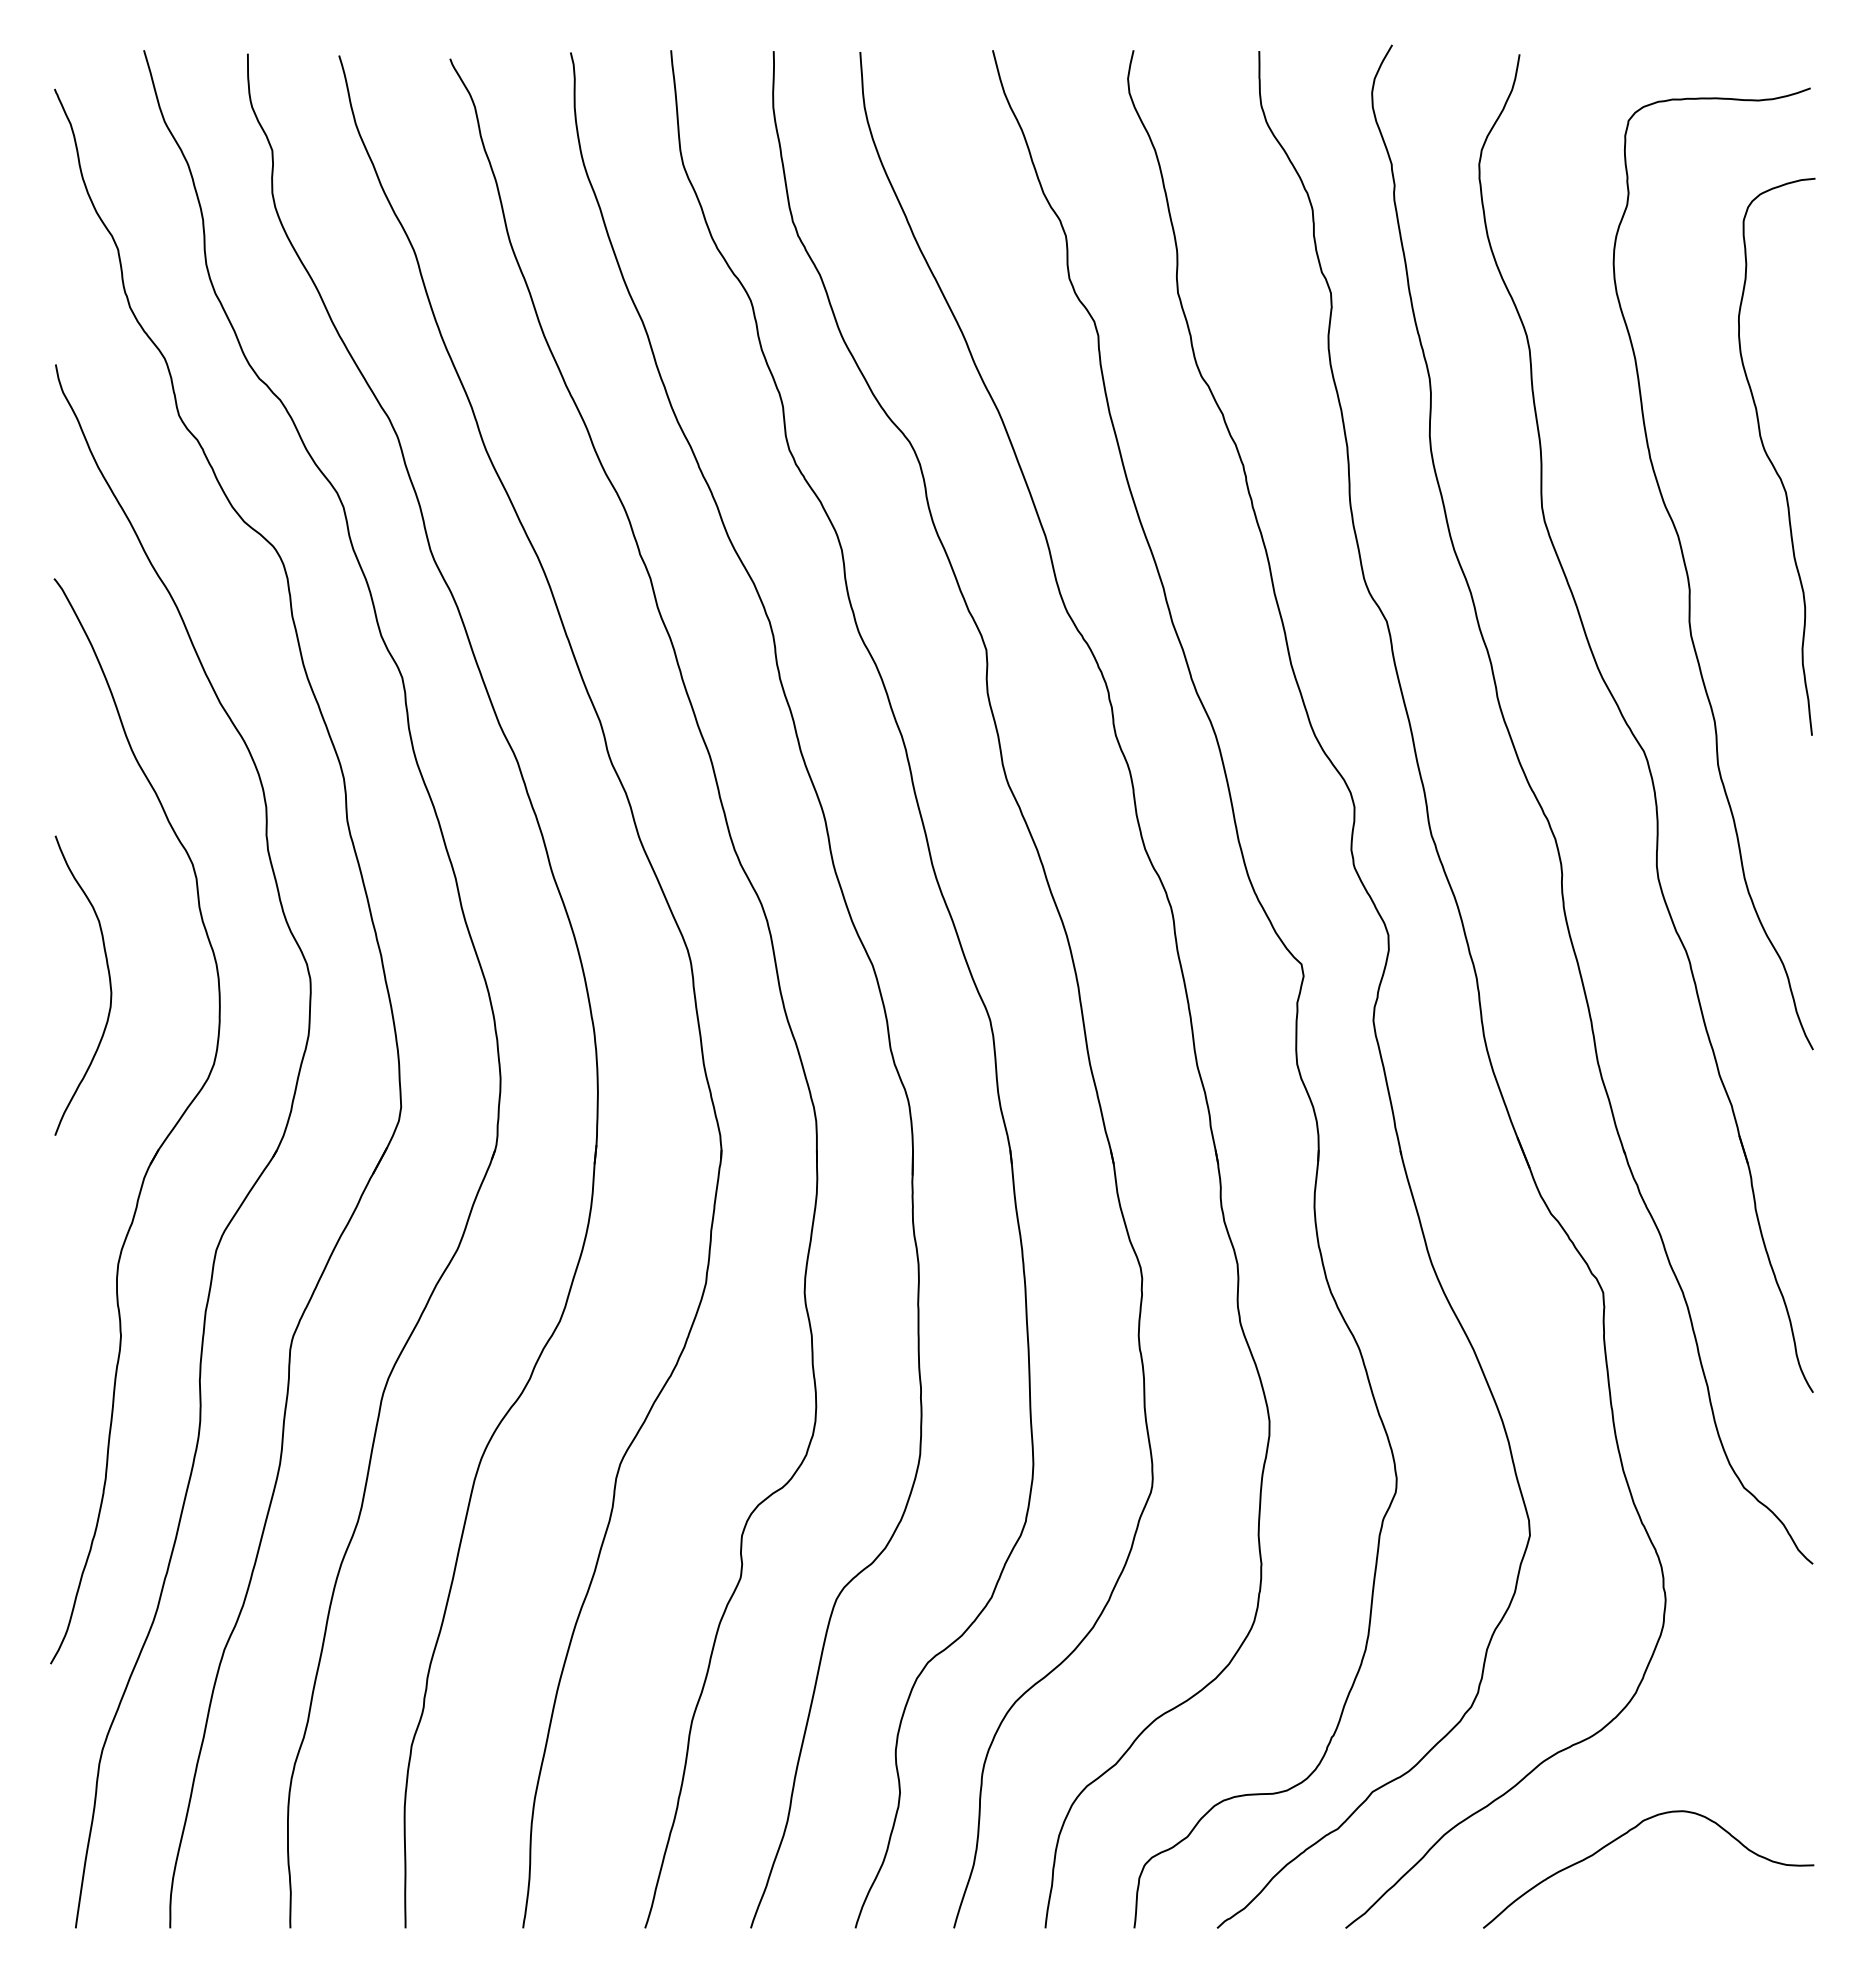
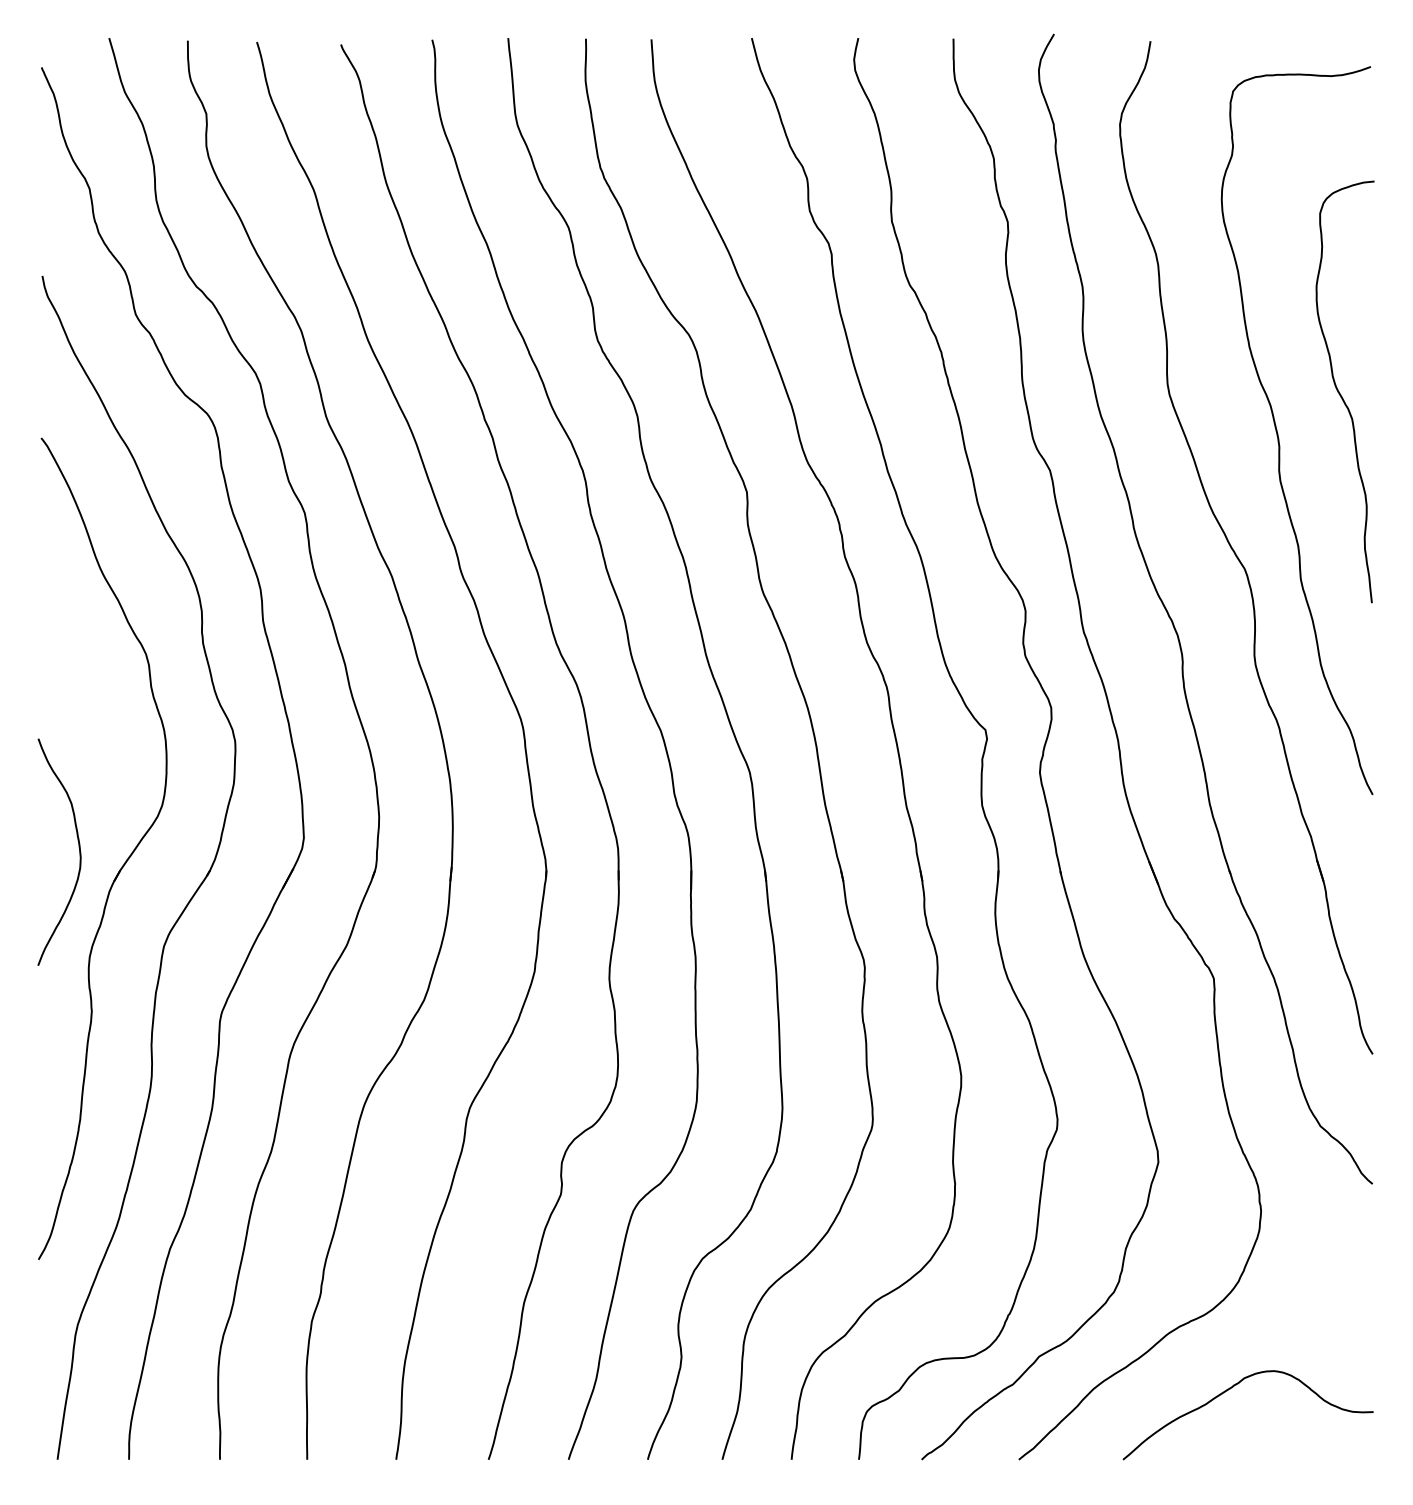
curve: (1770, 458) -> (1340, 393), moved
curve: (109, 985) -> (79, 852), moved

